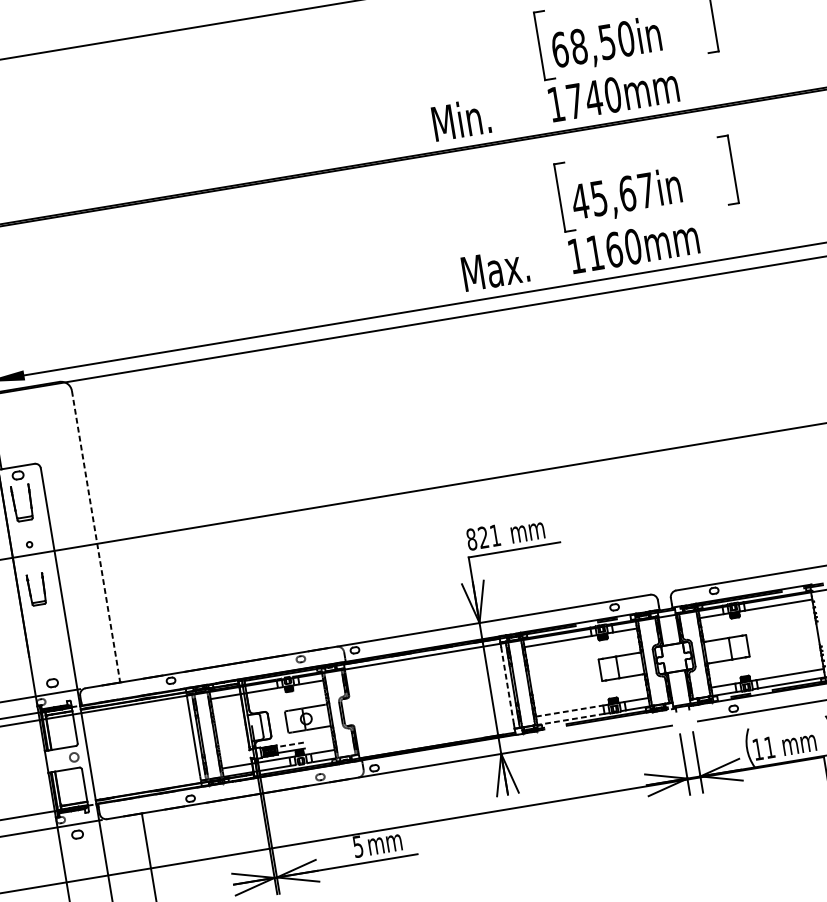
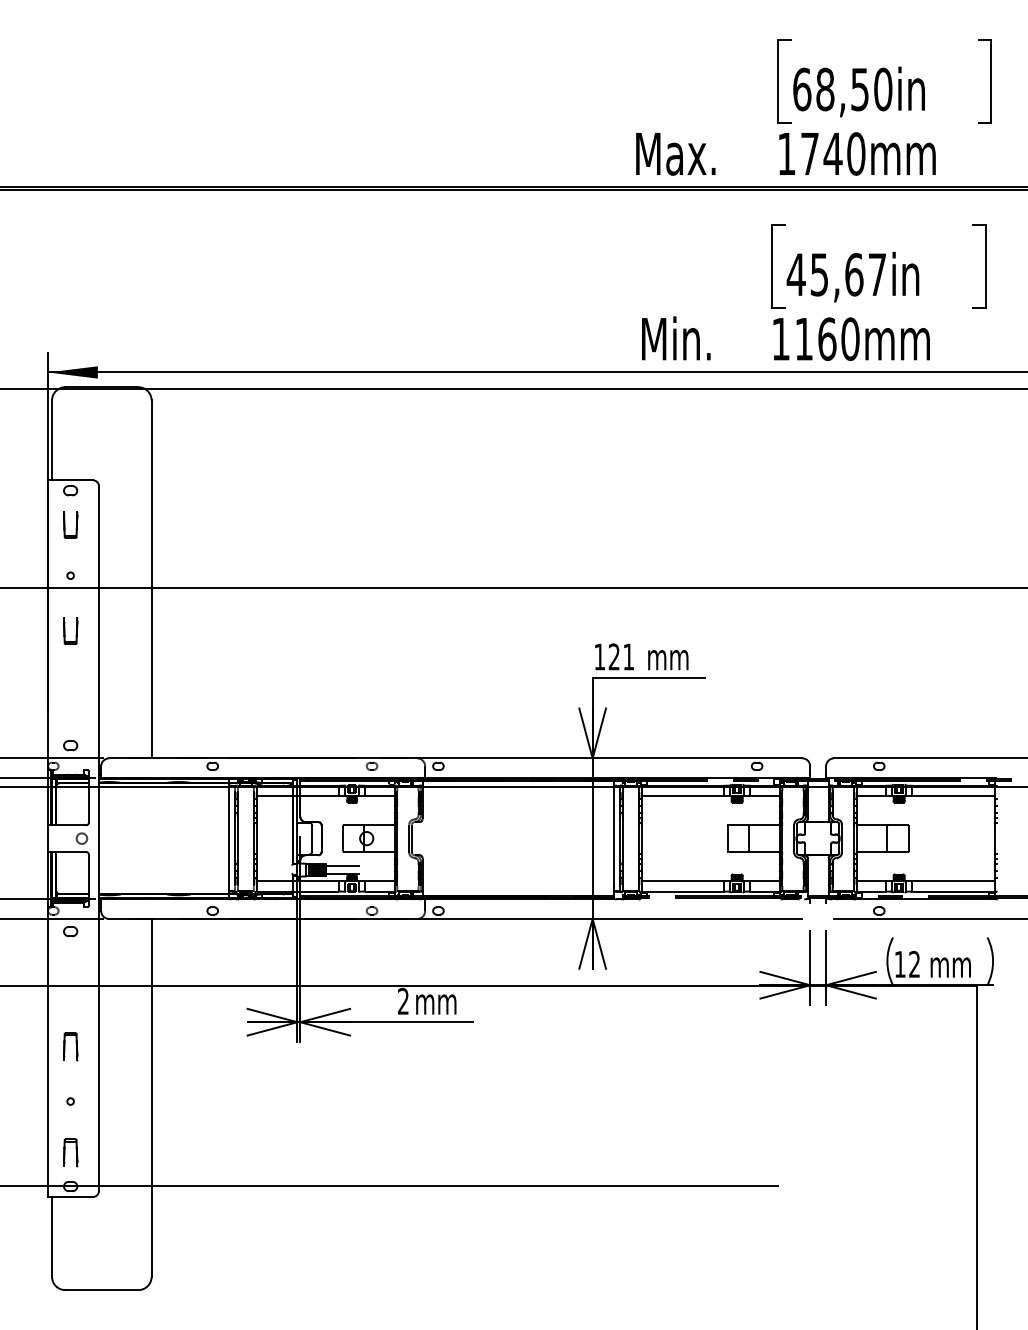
text: (477, 117) -> (690, 153), Min. -> Max.
text: (507, 266) -> (696, 338), Max. -> Min.
part: (22, 502) -> (70, 524), size x0.62
line: (95, 536) -> (151, 579), dashed -> solid
text: (471, 539) -> (599, 656), 821 -> 121
part: (37, 590) -> (70, 631), size x0.71
line: (507, 685) -> (613, 838), dashed -> solid
line: (570, 711) -> (683, 881), dashed -> solid
line: (570, 719) -> (682, 891), dashed -> solid
line: (290, 744) -> (342, 866), dashed -> solid
text: (769, 746) -> (914, 963), 11 -> 12
text: (358, 846) -> (403, 1001), 5 -> 2

